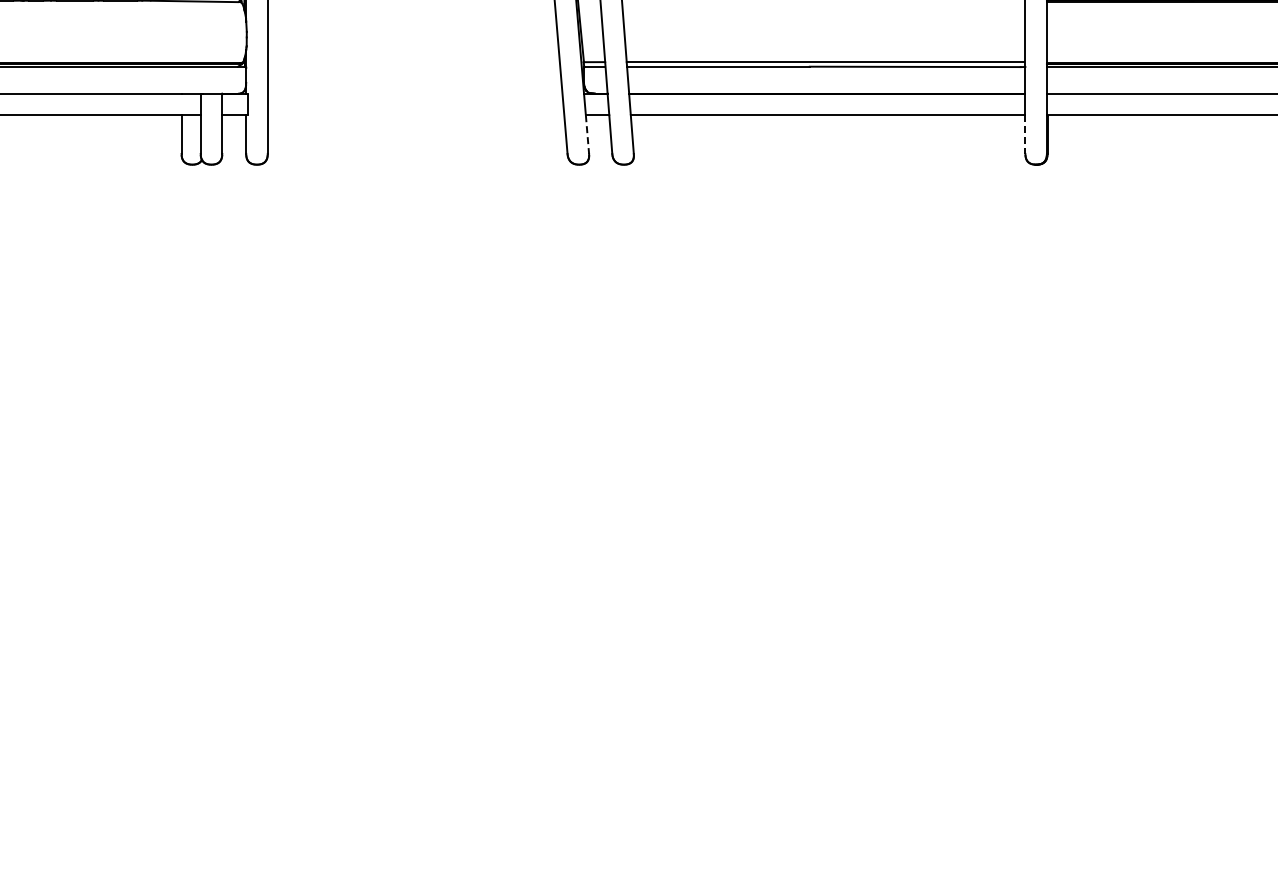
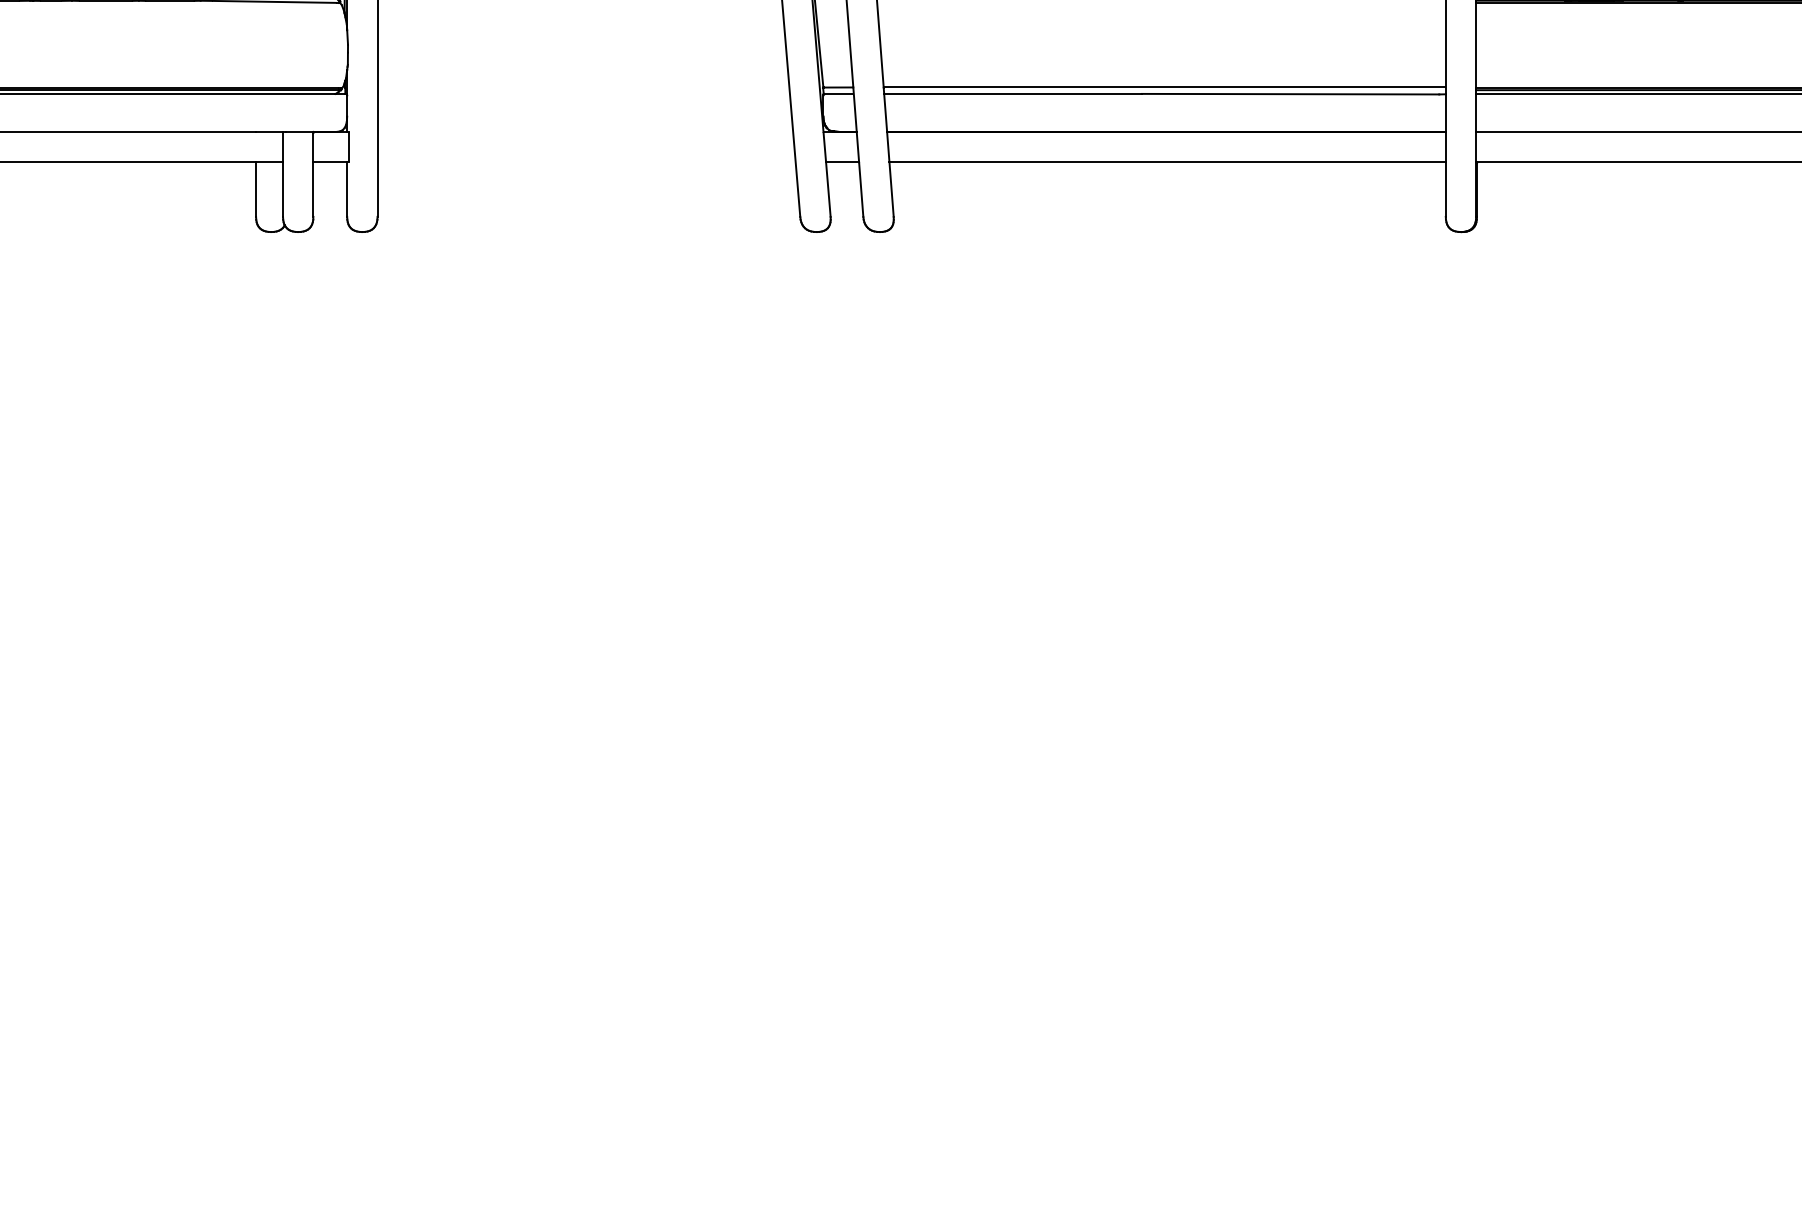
line: (587, 135) -> (828, 190), dashed -> solid
line: (1025, 135) -> (1445, 190), dashed -> solid

